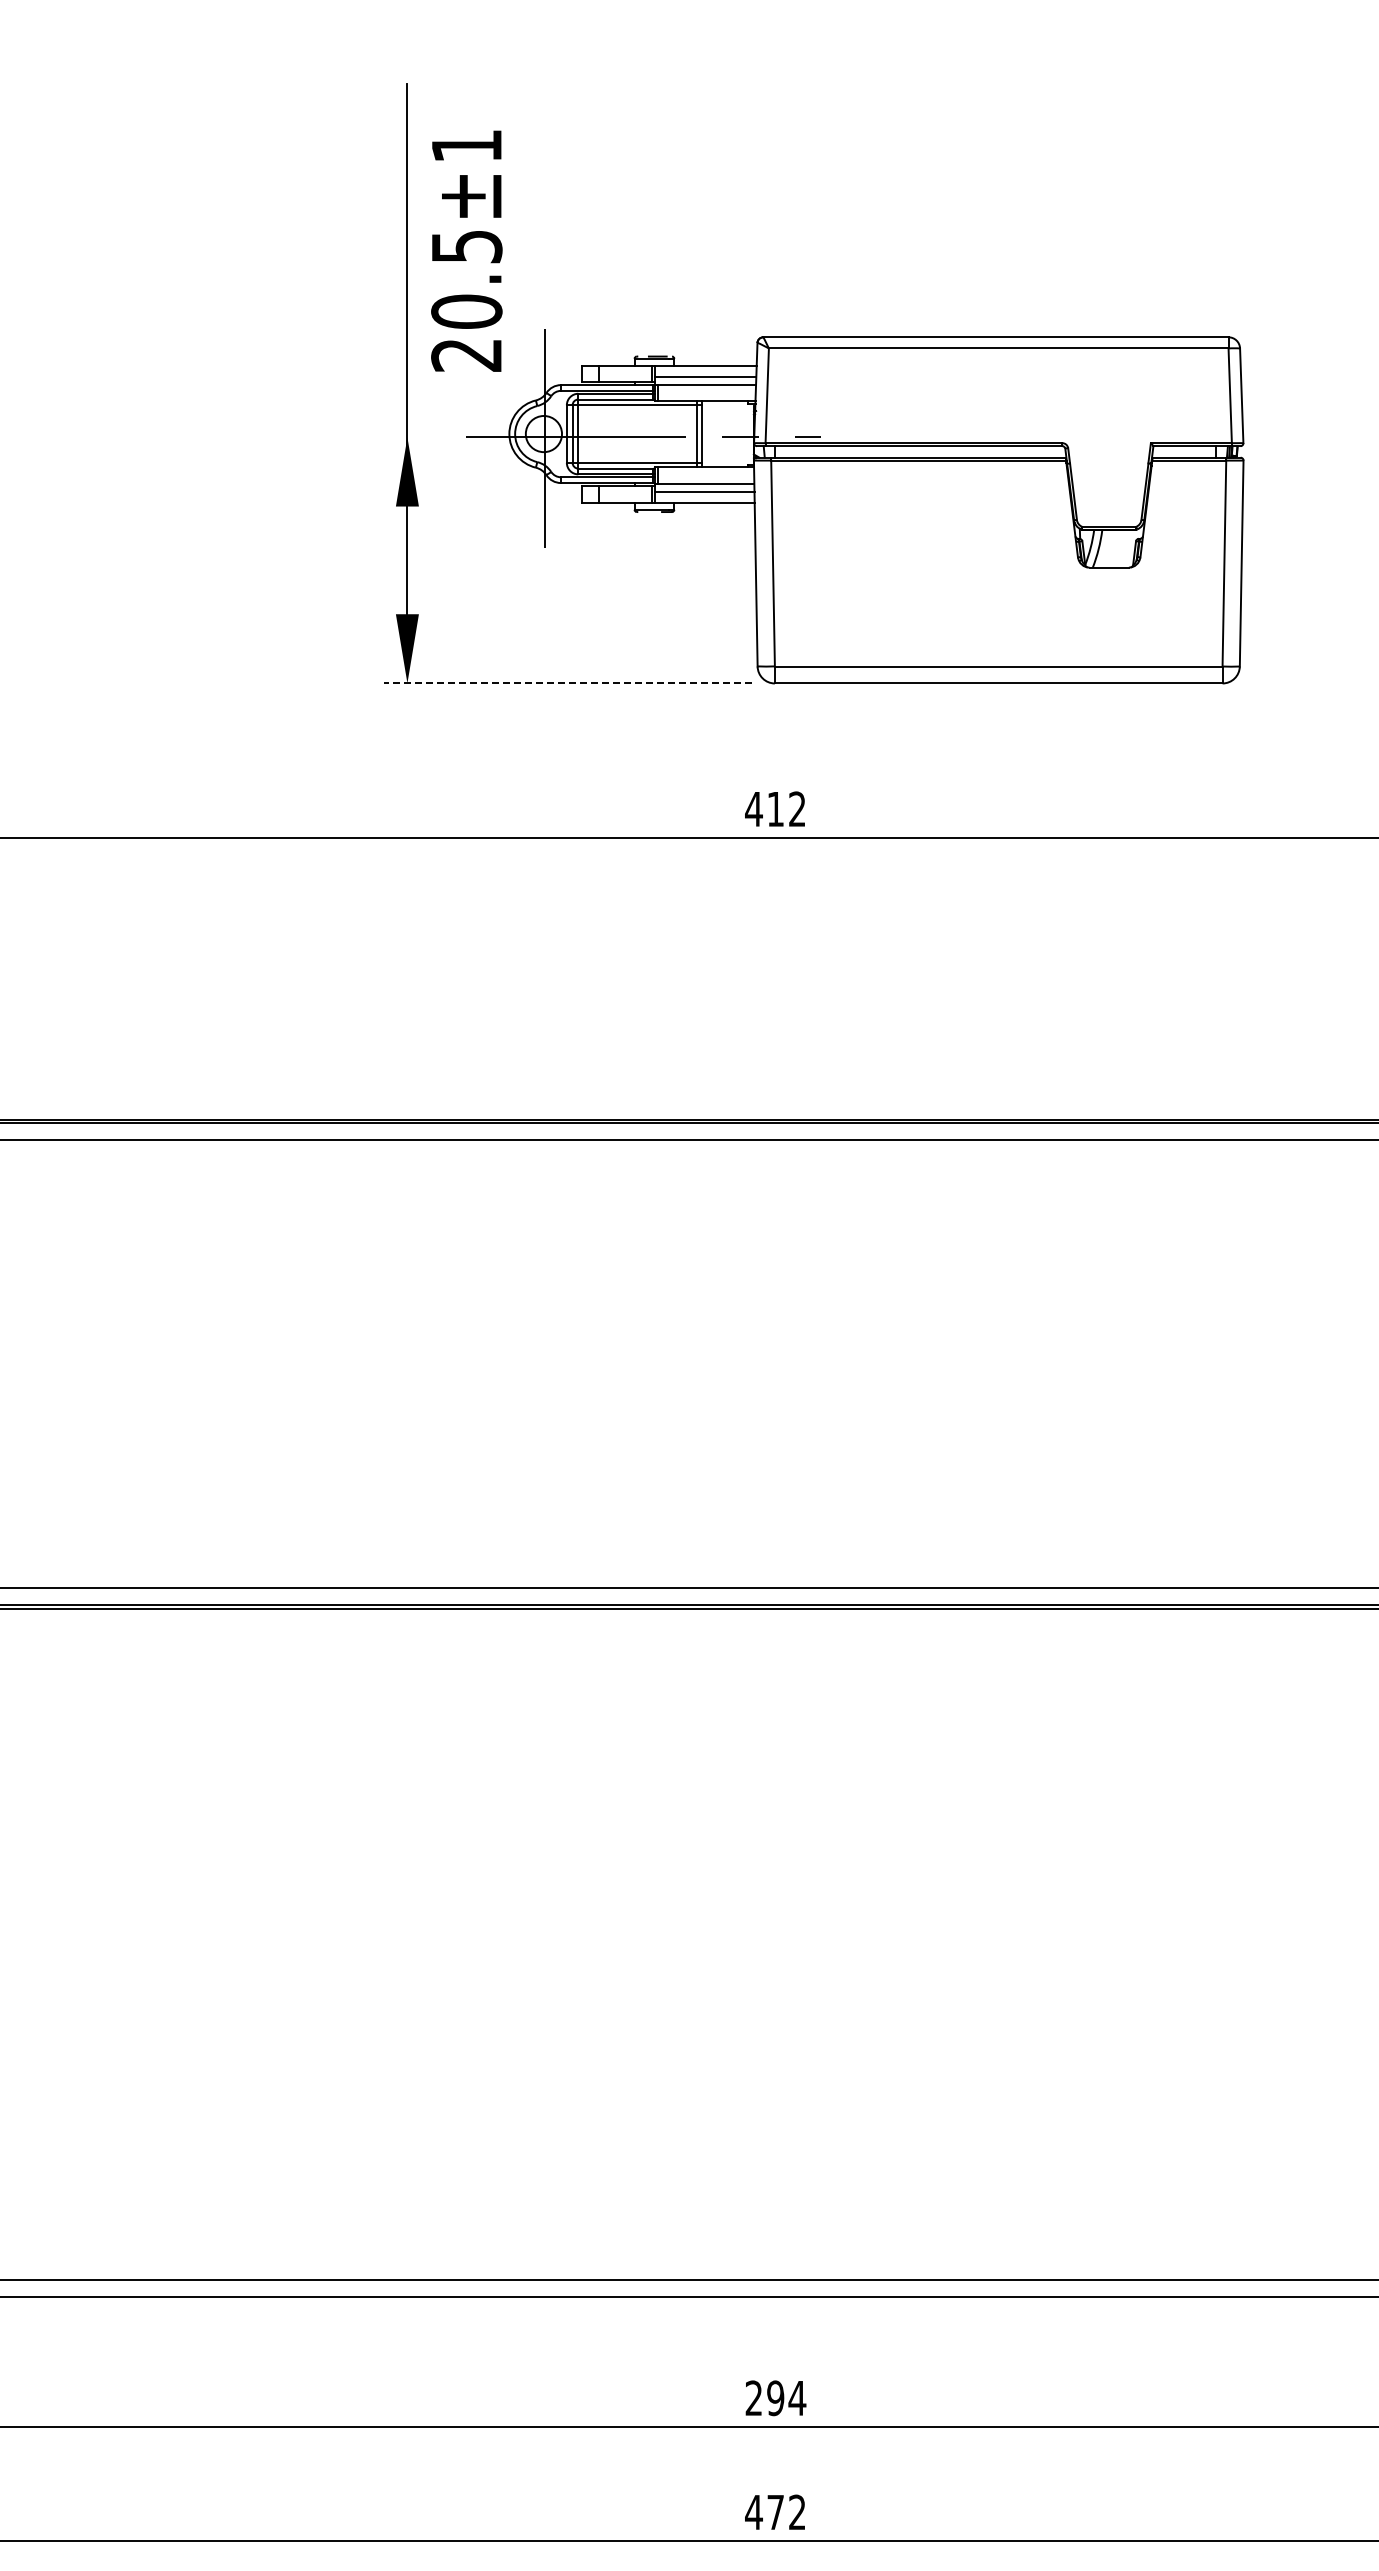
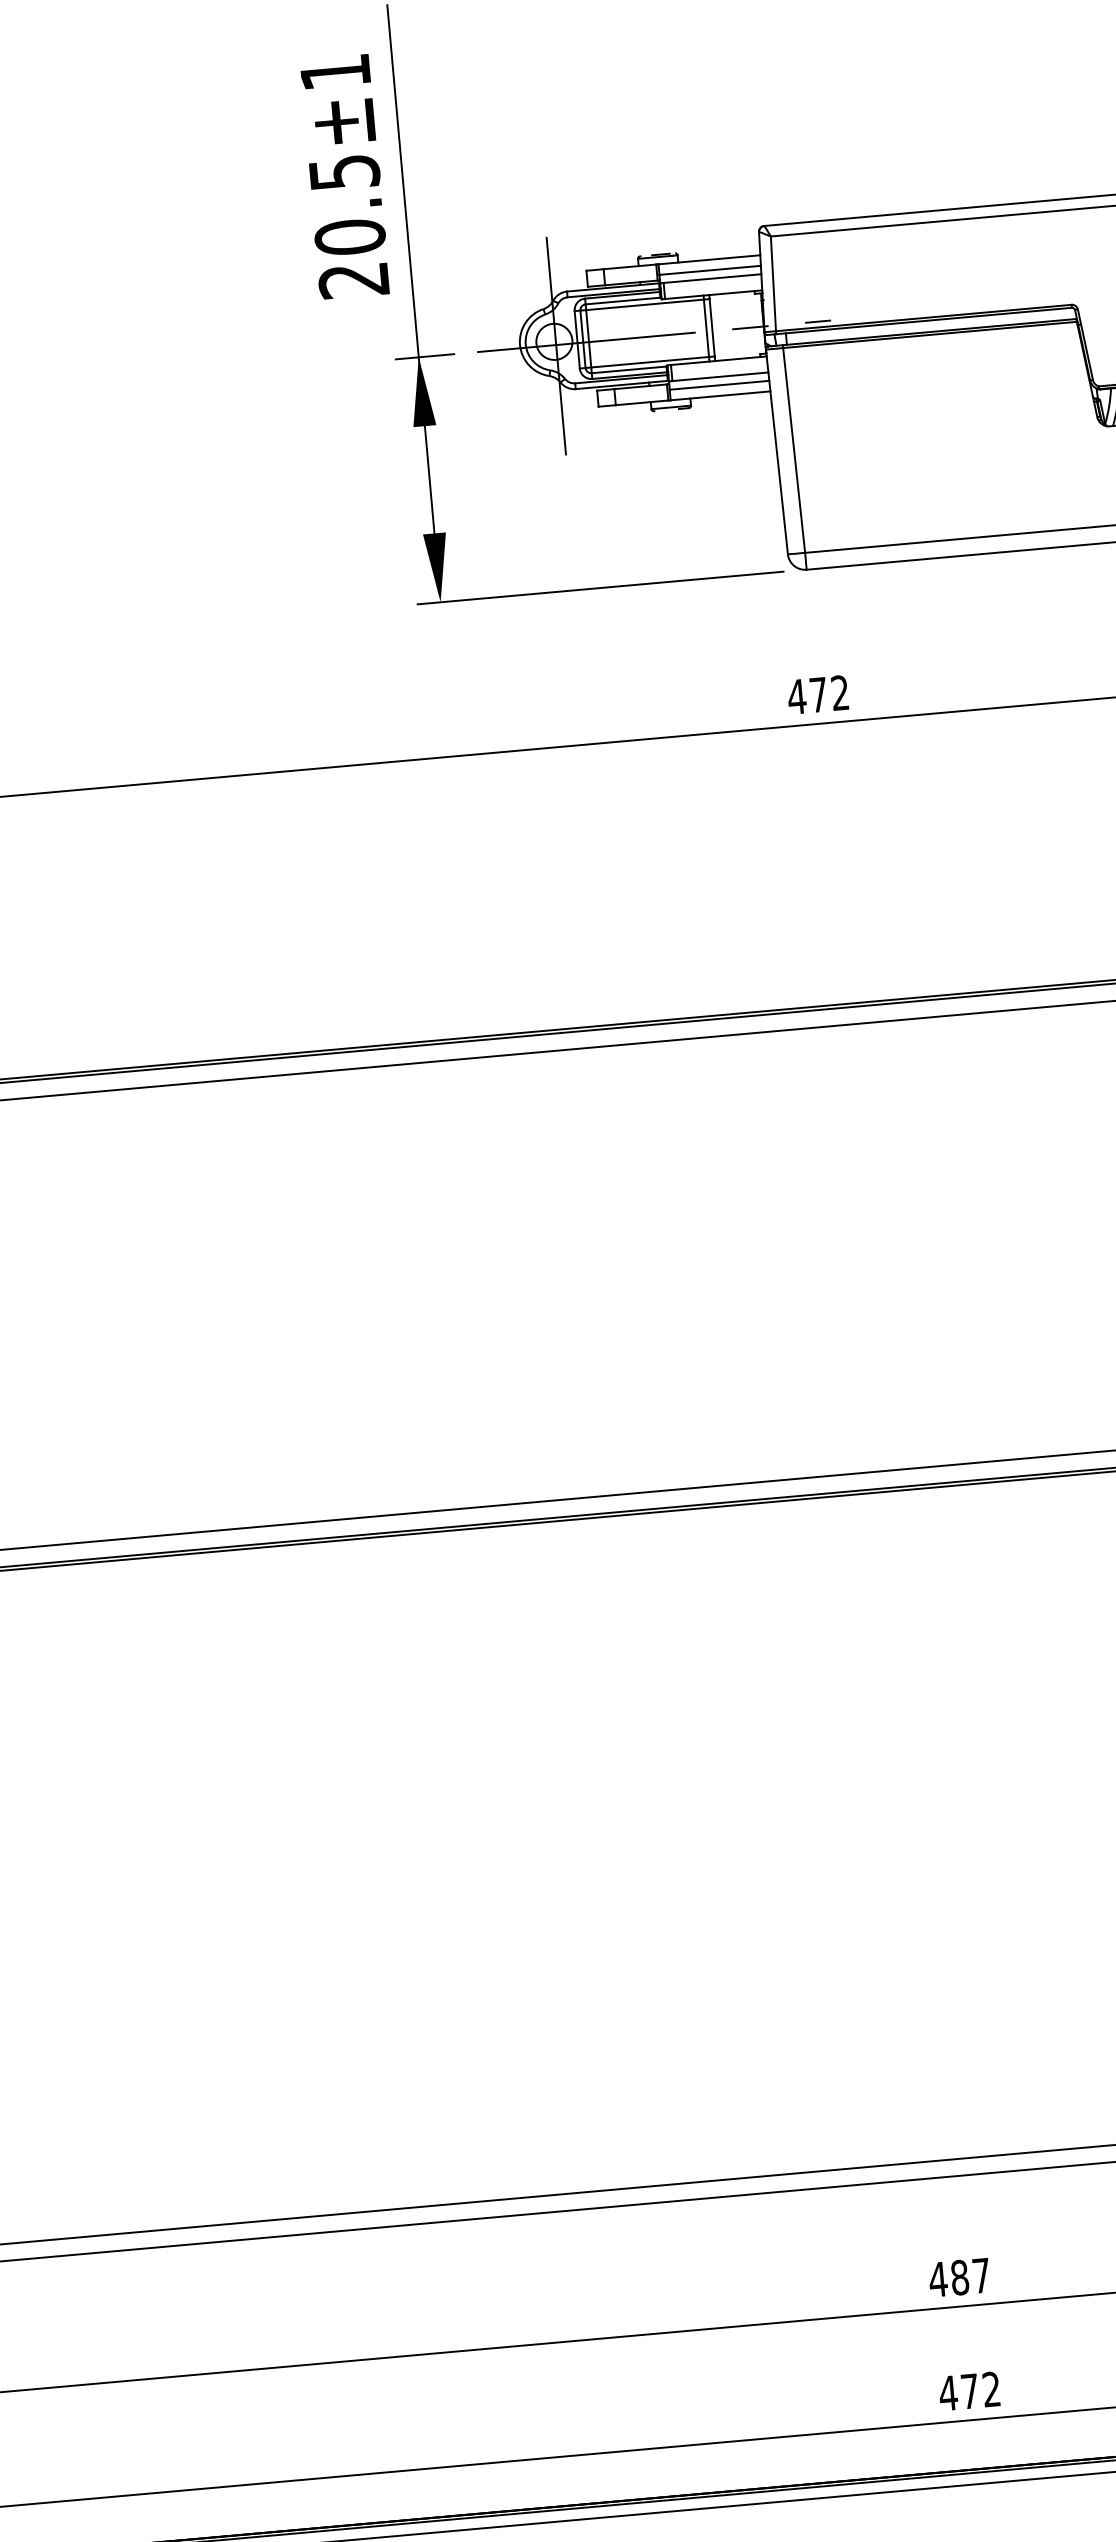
text: (466, 250) -> (344, 176), moved
line: (413, 437) -> (424, 356), added
line: (568, 683) -> (601, 588), dashed -> solid
text: (775, 809) -> (818, 695), 412 -> 472
text: (775, 2398) -> (959, 2277), 294 -> 487

